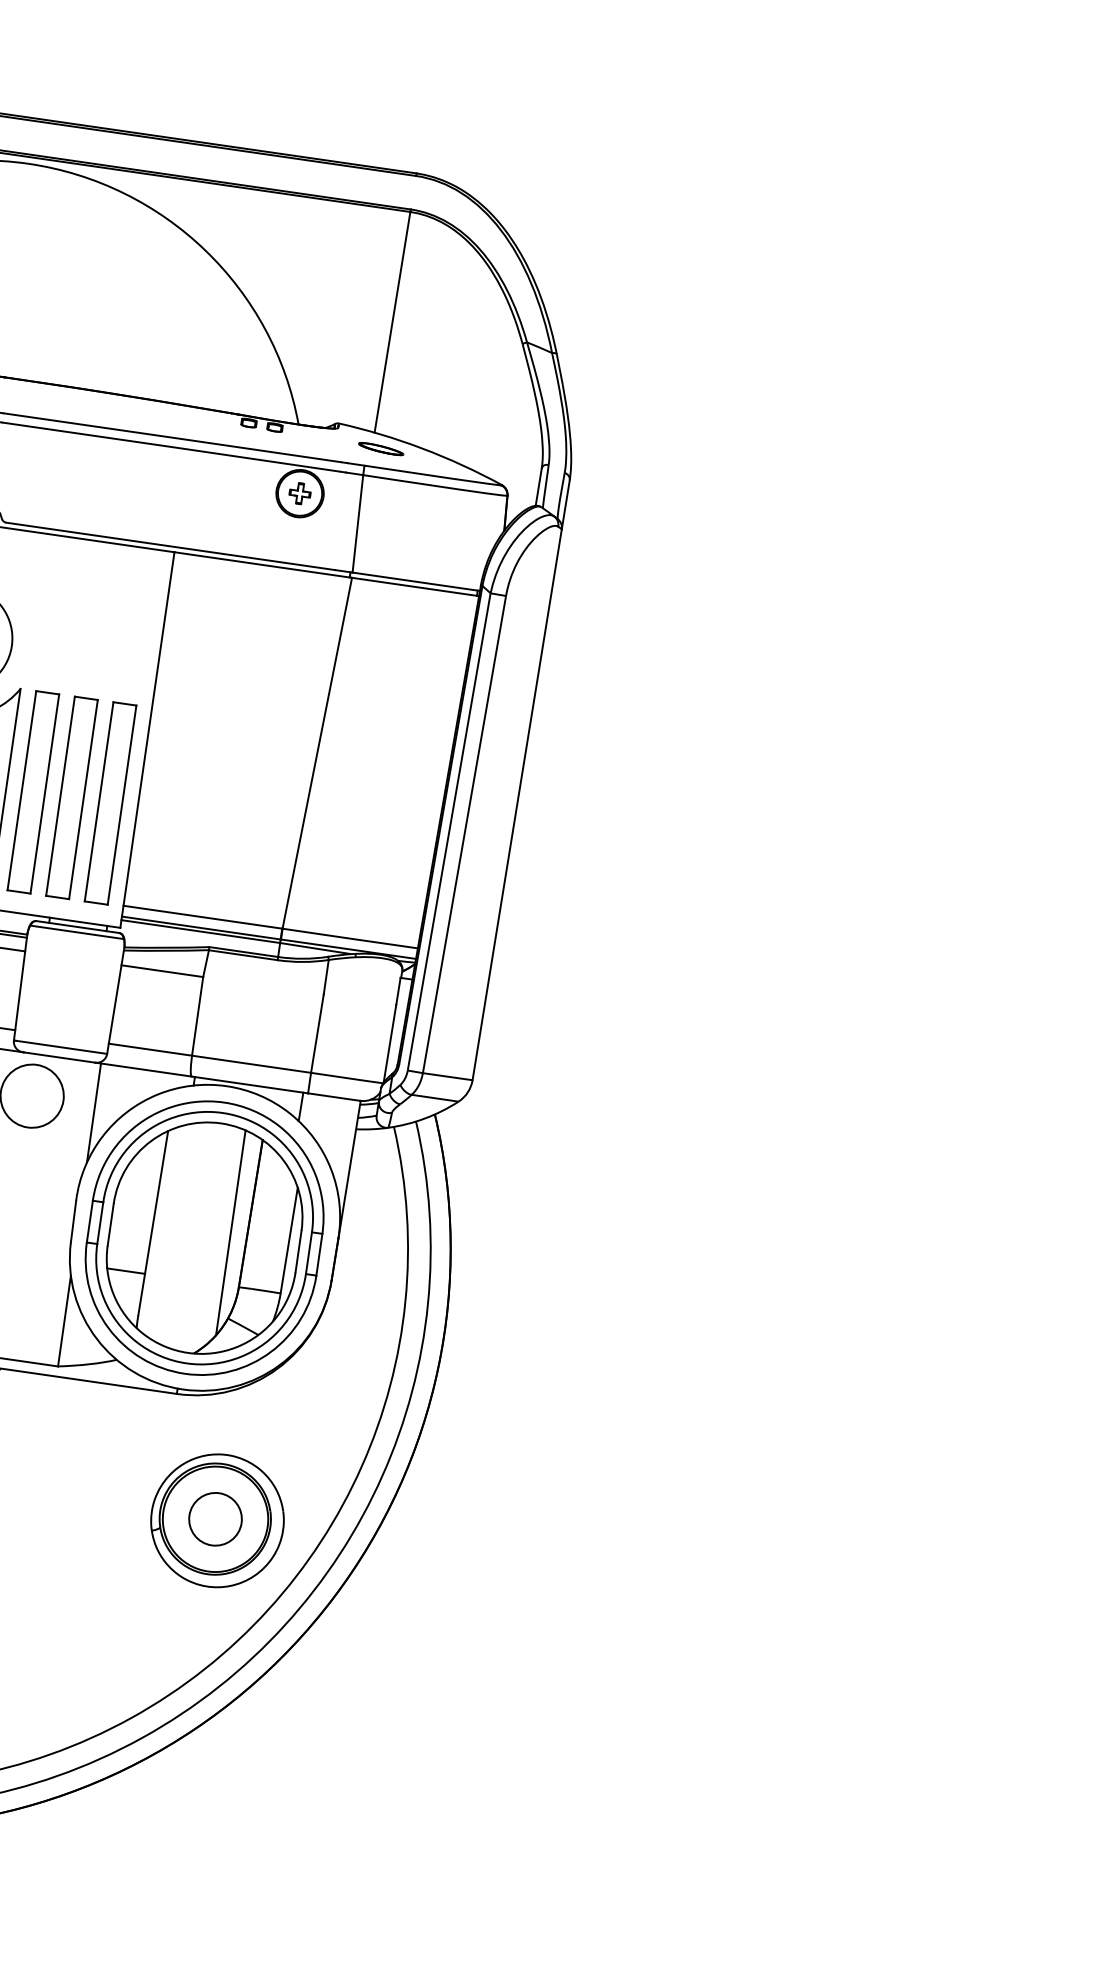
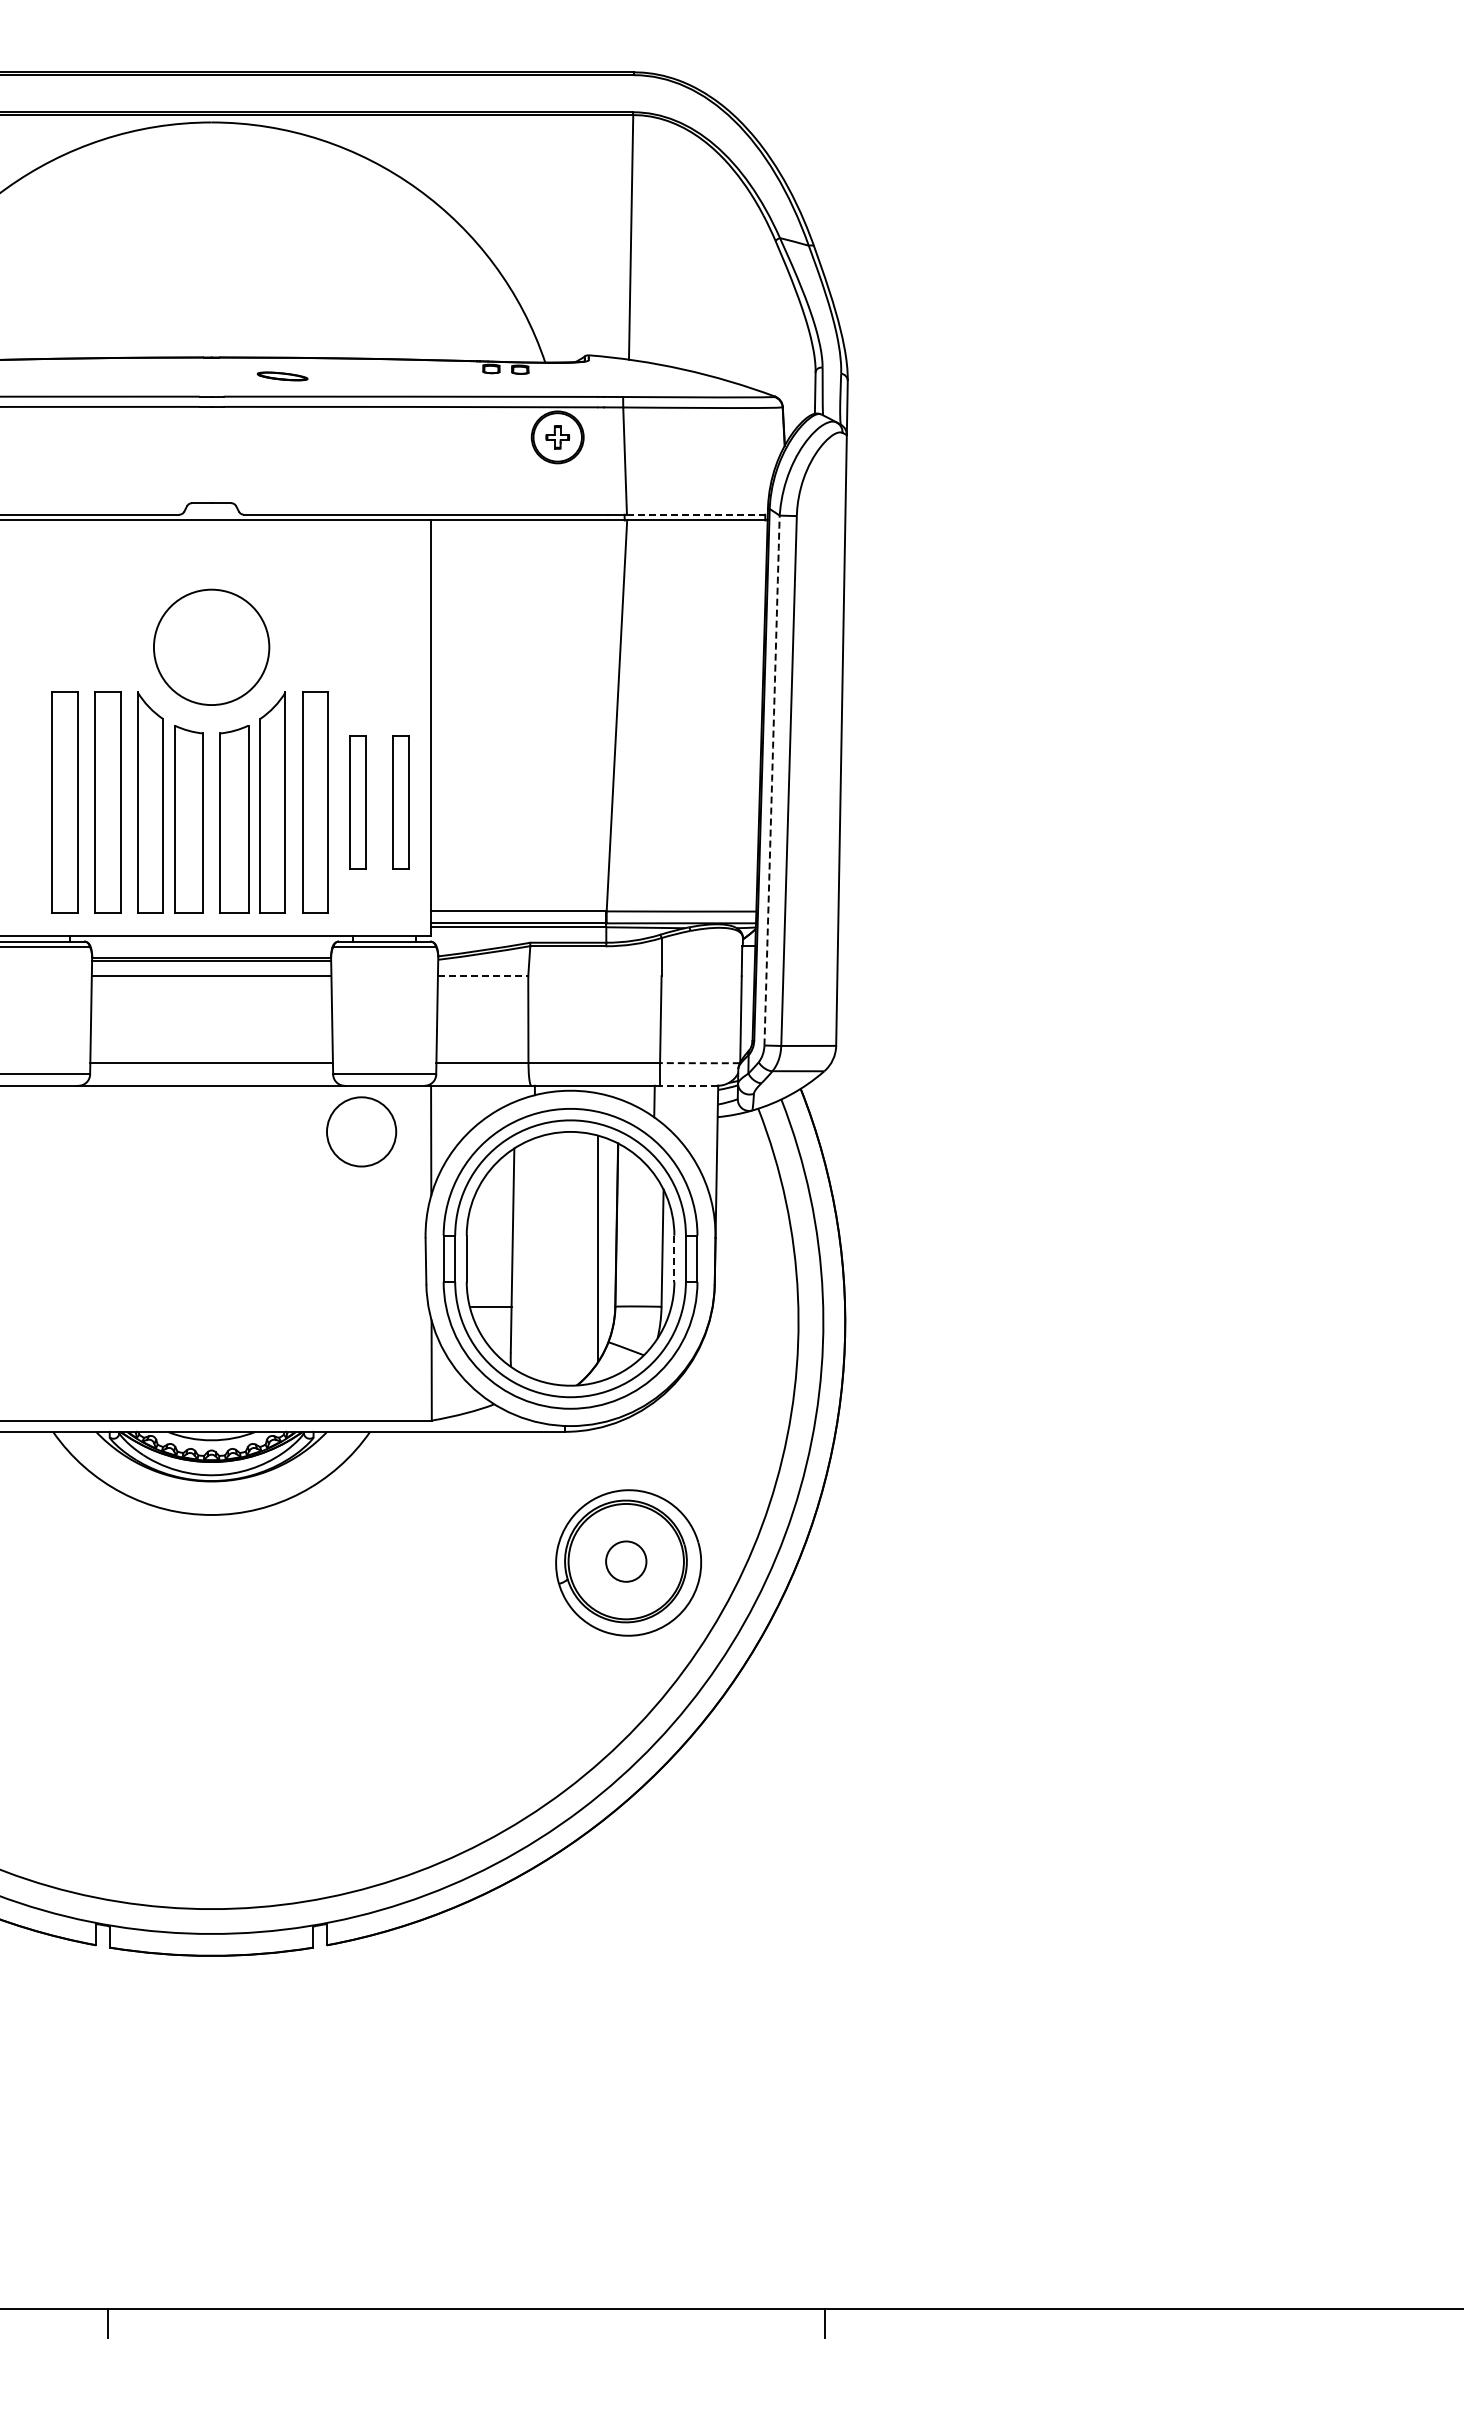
part: (381, 449) -> (282, 376), moved
line: (416, 581) -> (697, 514), solid -> dashed
part: (71, 797) -> (357, 802), size x0.6
part: (110, 803) -> (400, 802), size x0.6
arc: (449, 831) -> (772, 780), solid -> dashed
line: (162, 971) -> (483, 976), solid -> dashed
line: (346, 1078) -> (699, 1063), solid -> dashed
line: (333, 1096) -> (688, 1085), solid -> dashed
line: (298, 1252) -> (674, 1259), solid -> dashed
circle: (215, 1519) -> (626, 1561), size x0.7

